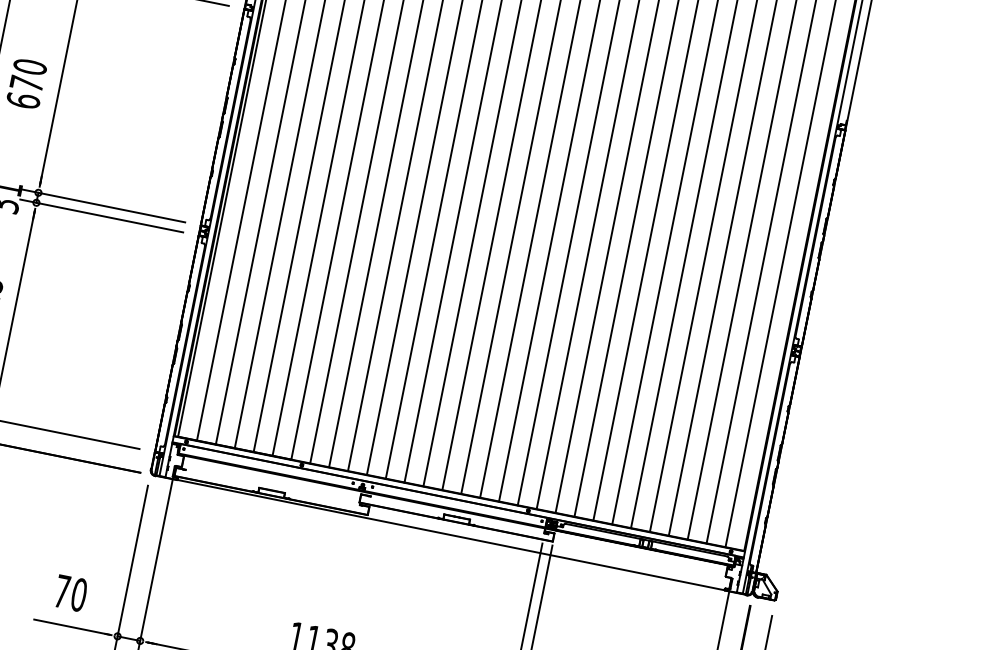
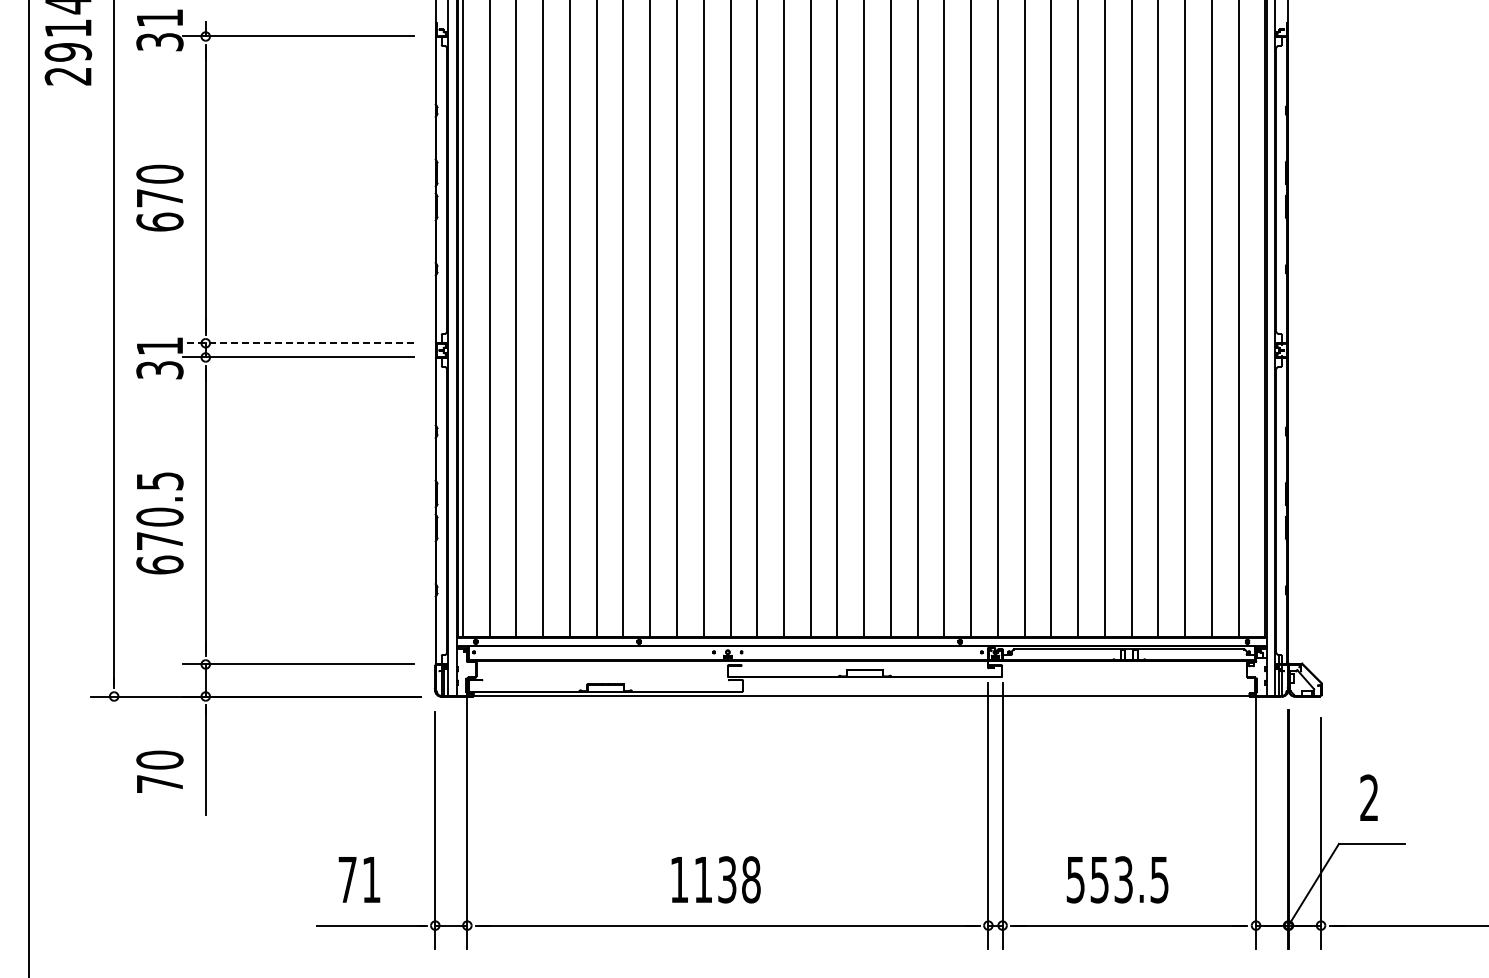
line: (103, 206) -> (297, 343), solid -> dashed
text: (79, 594) -> (371, 879), 70 -> 71

